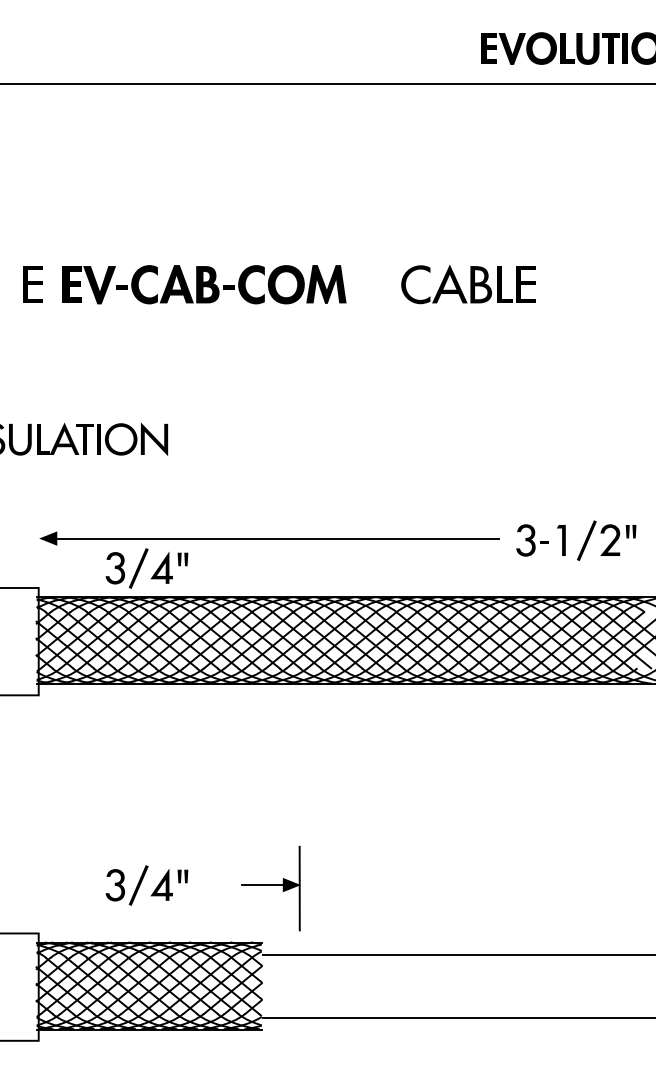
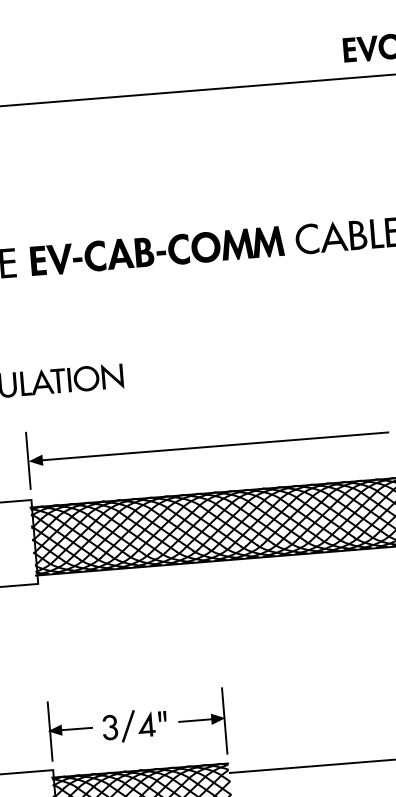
fill: (365, 284) -> (267, 242), added
line: (38, 537) -> (28, 460), added
part: (146, 568) -> (114, 478), removed
part: (64, 883) -> (70, 729), added
part: (270, 888) -> (201, 722), moved

